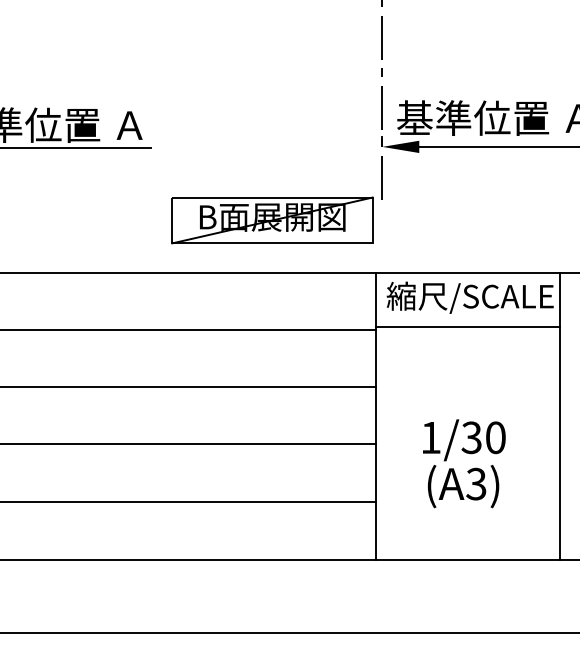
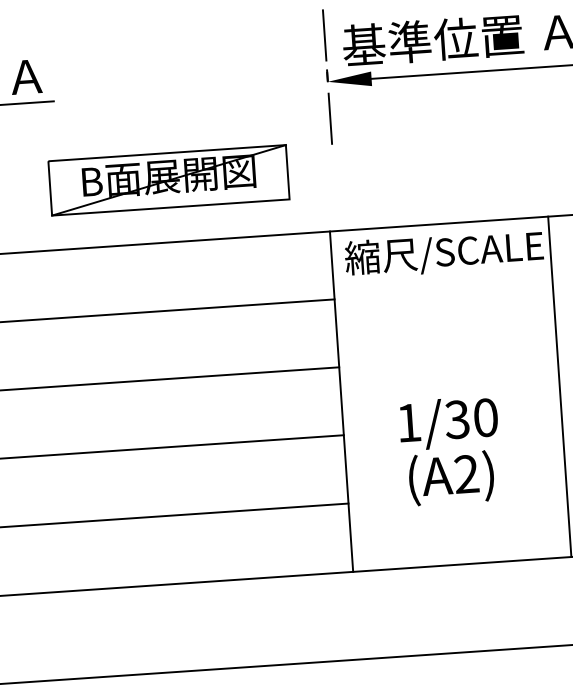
part: (272, 220) -> (169, 180), moved
line: (467, 326) -> (443, 288), removed
text: (476, 484) -> (466, 474), (A3) -> (A2)

